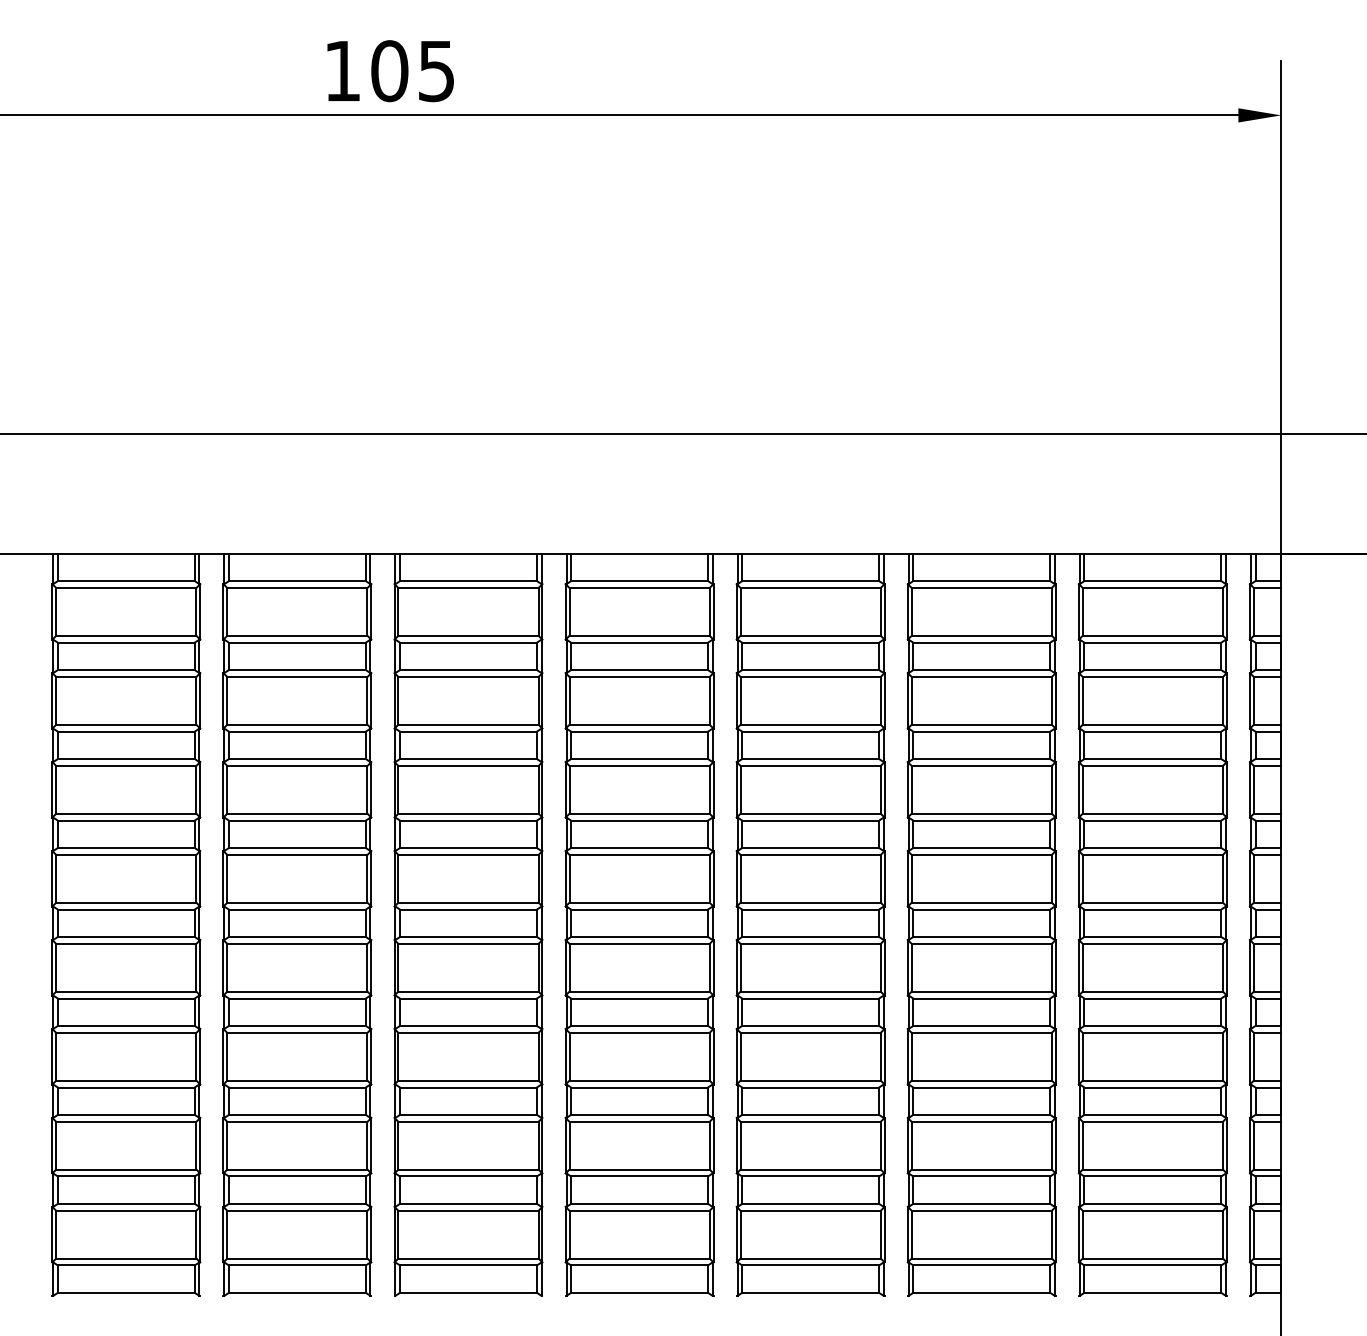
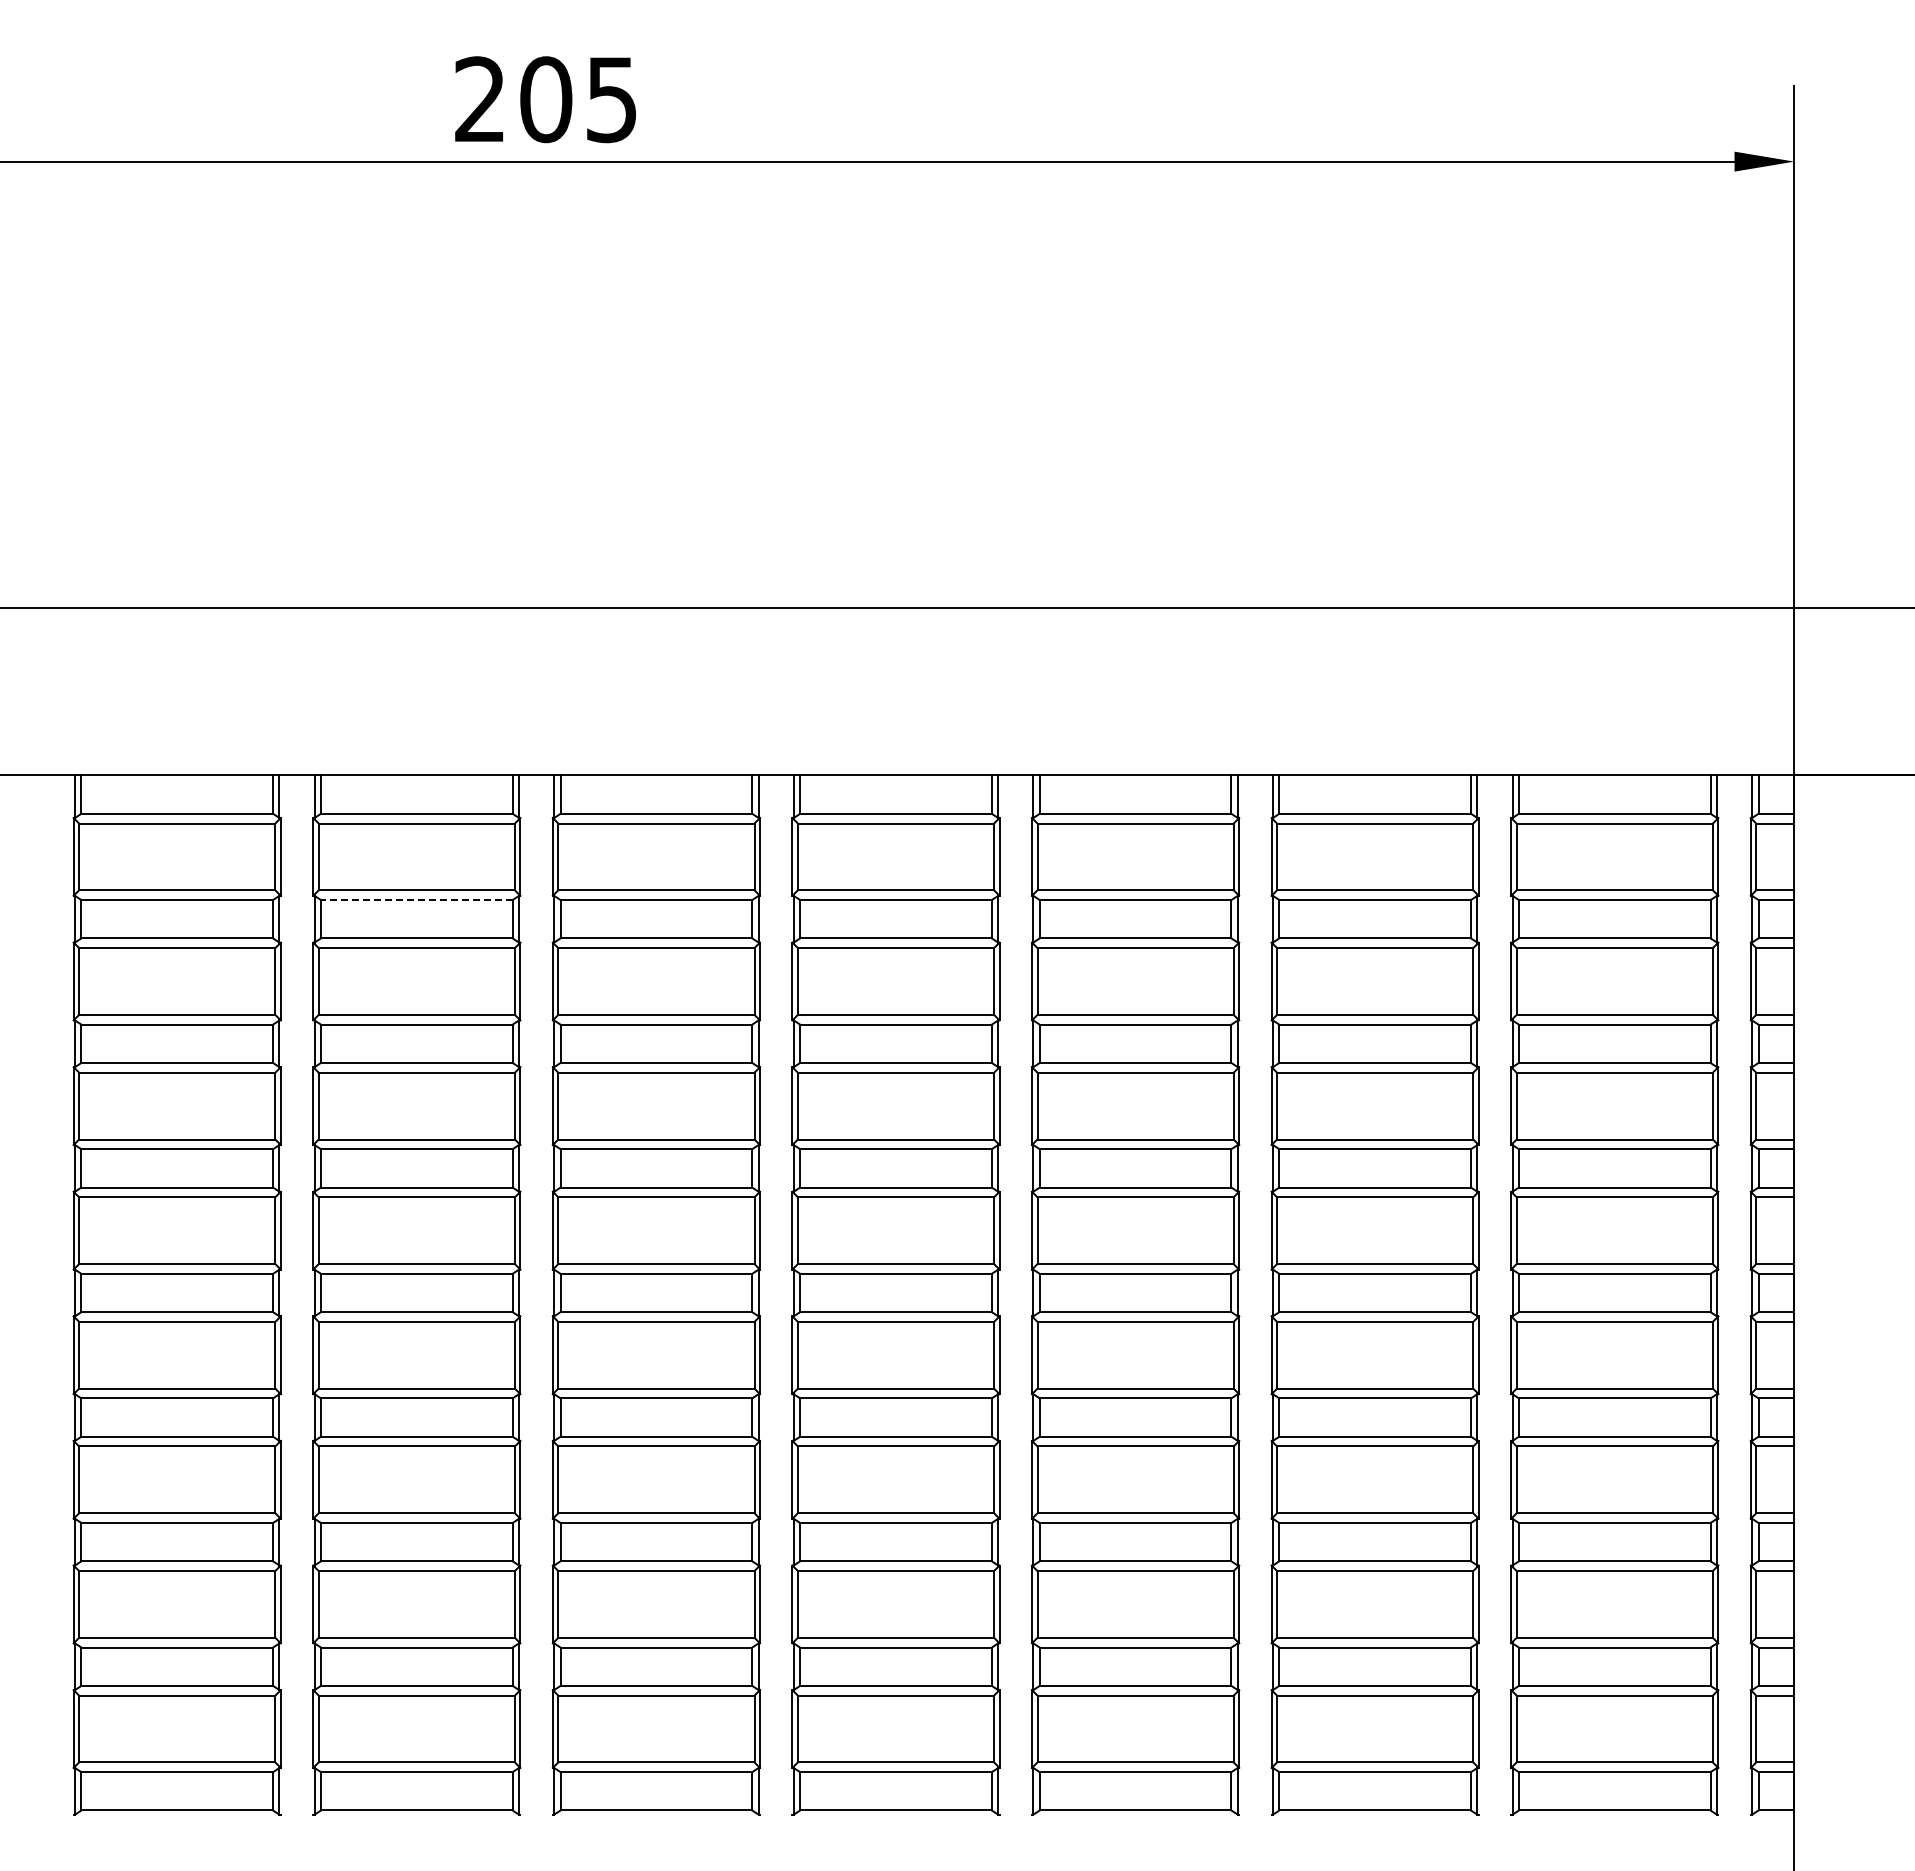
text: (342, 70) -> (479, 98), 105 -> 205
line: (297, 643) -> (416, 900), solid -> dashed

